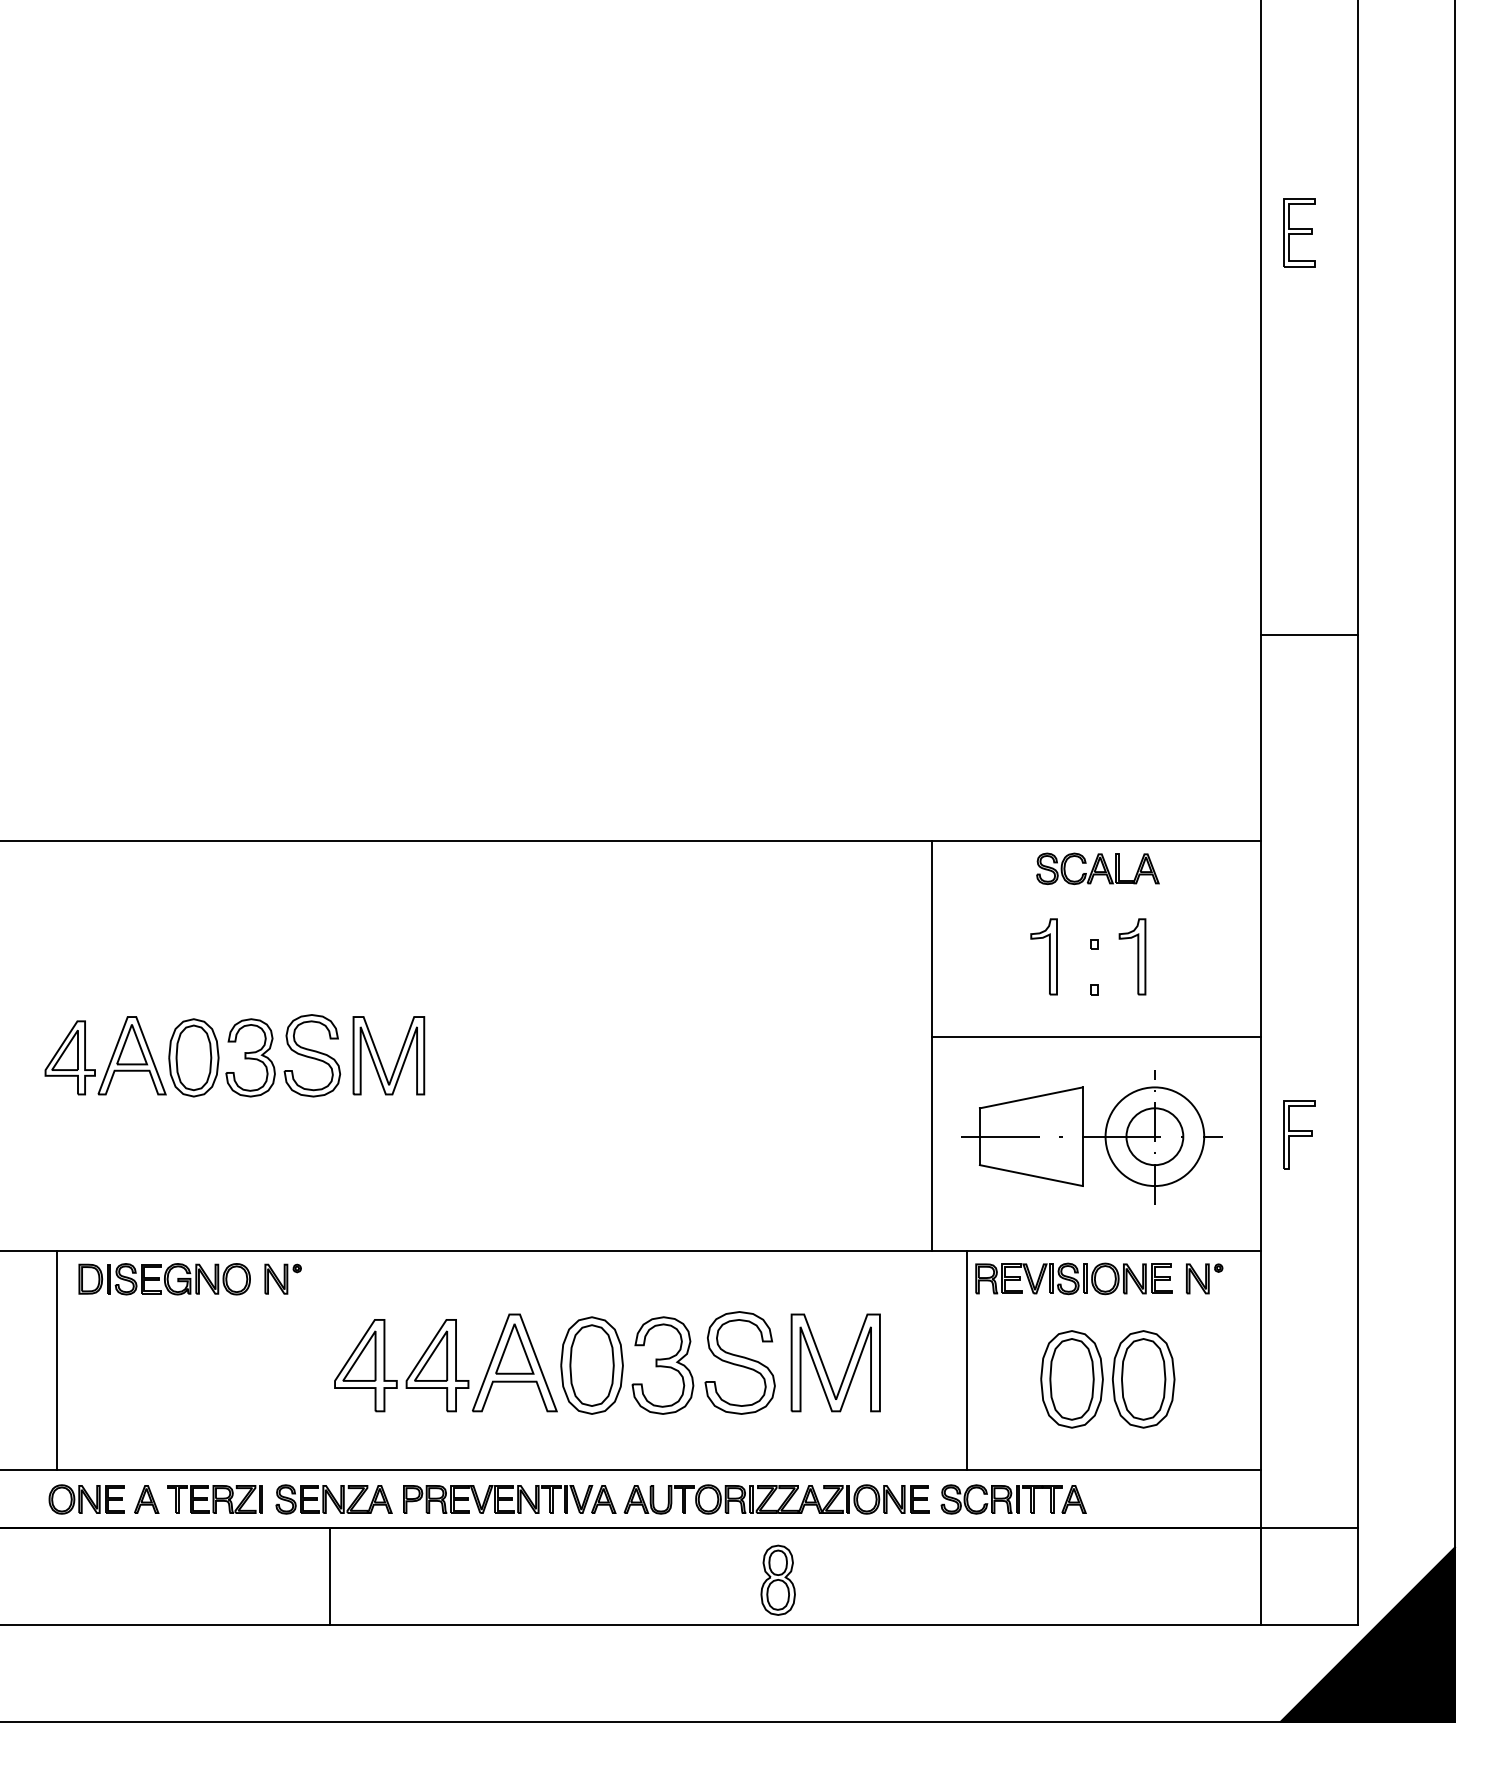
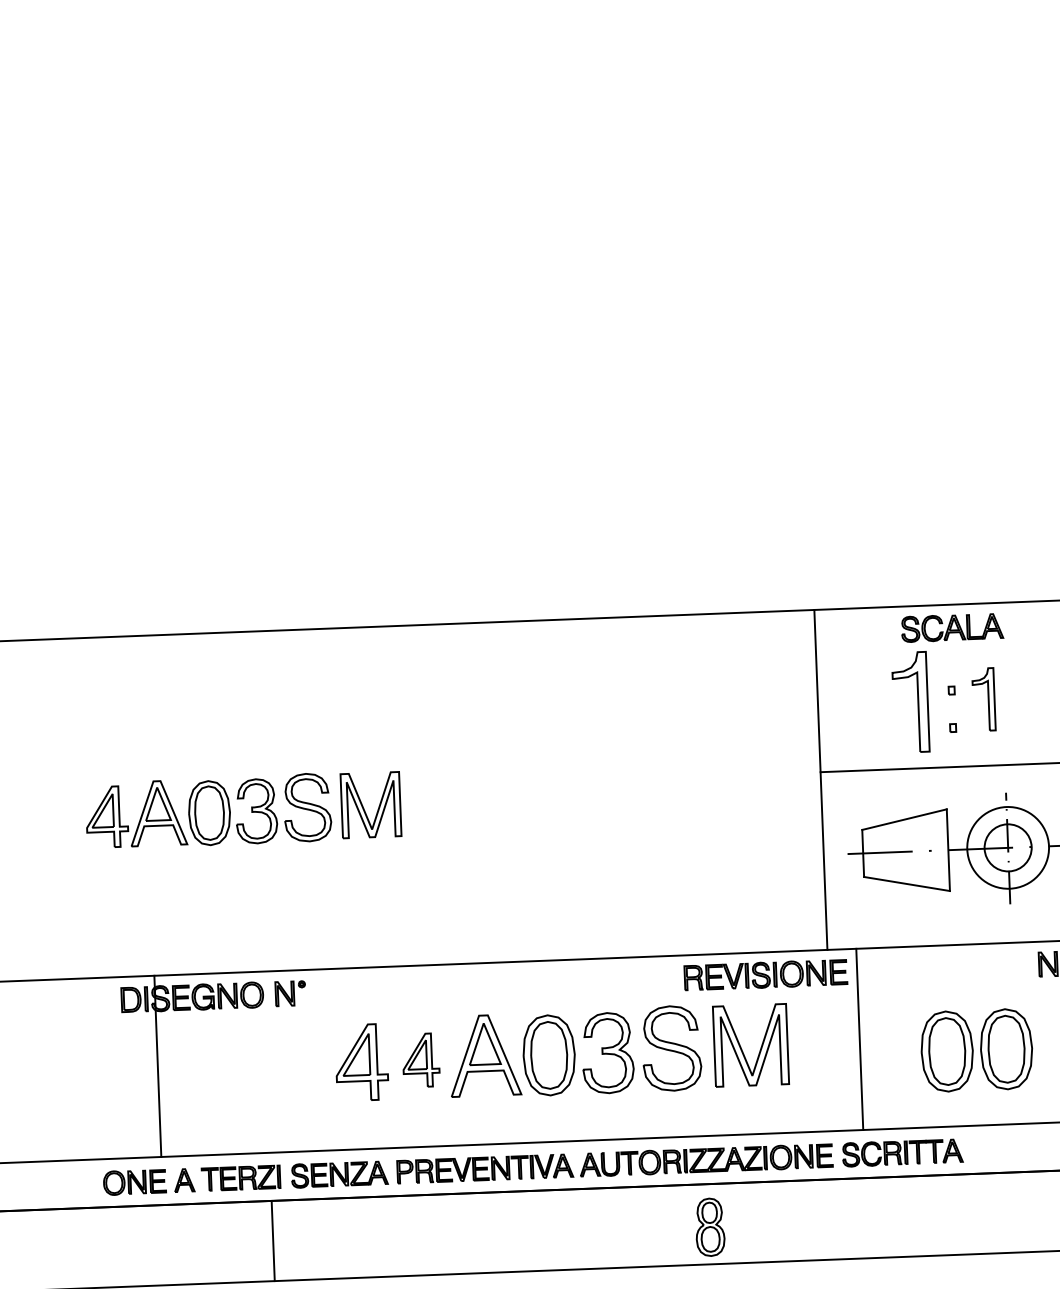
part: (1043, 956) -> (910, 702), size x1.6
part: (1073, 1278) -> (765, 974), moved
line: (56, 1360) -> (157, 1066), moved
part: (437, 1365) -> (421, 1060), size x0.7
line: (329, 1576) -> (272, 1240), moved

